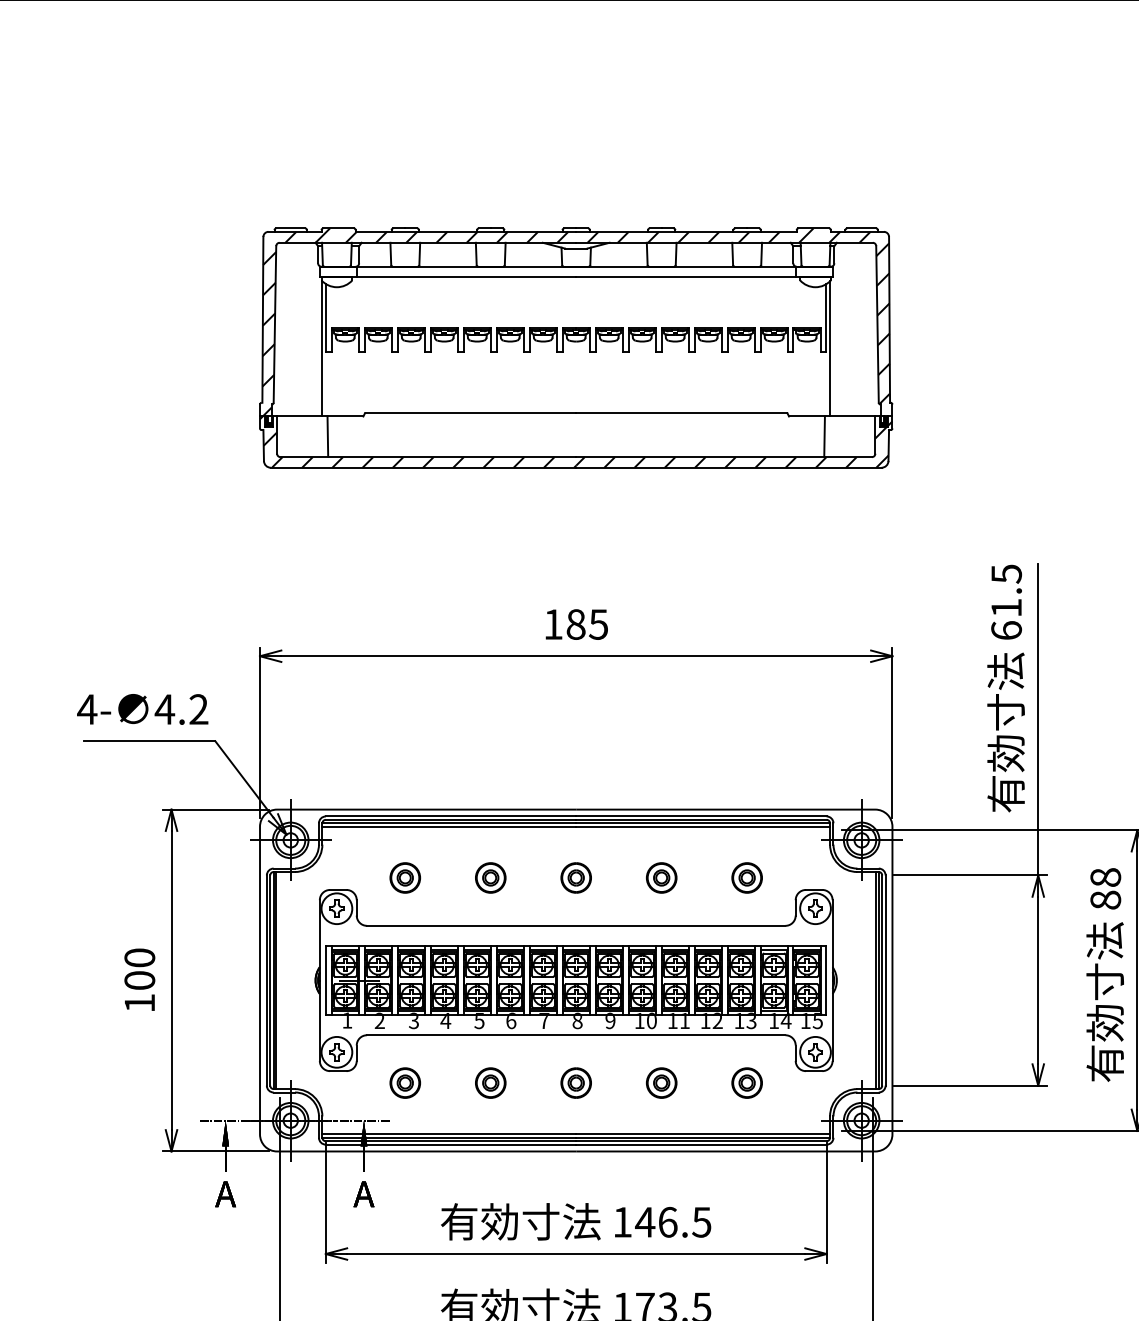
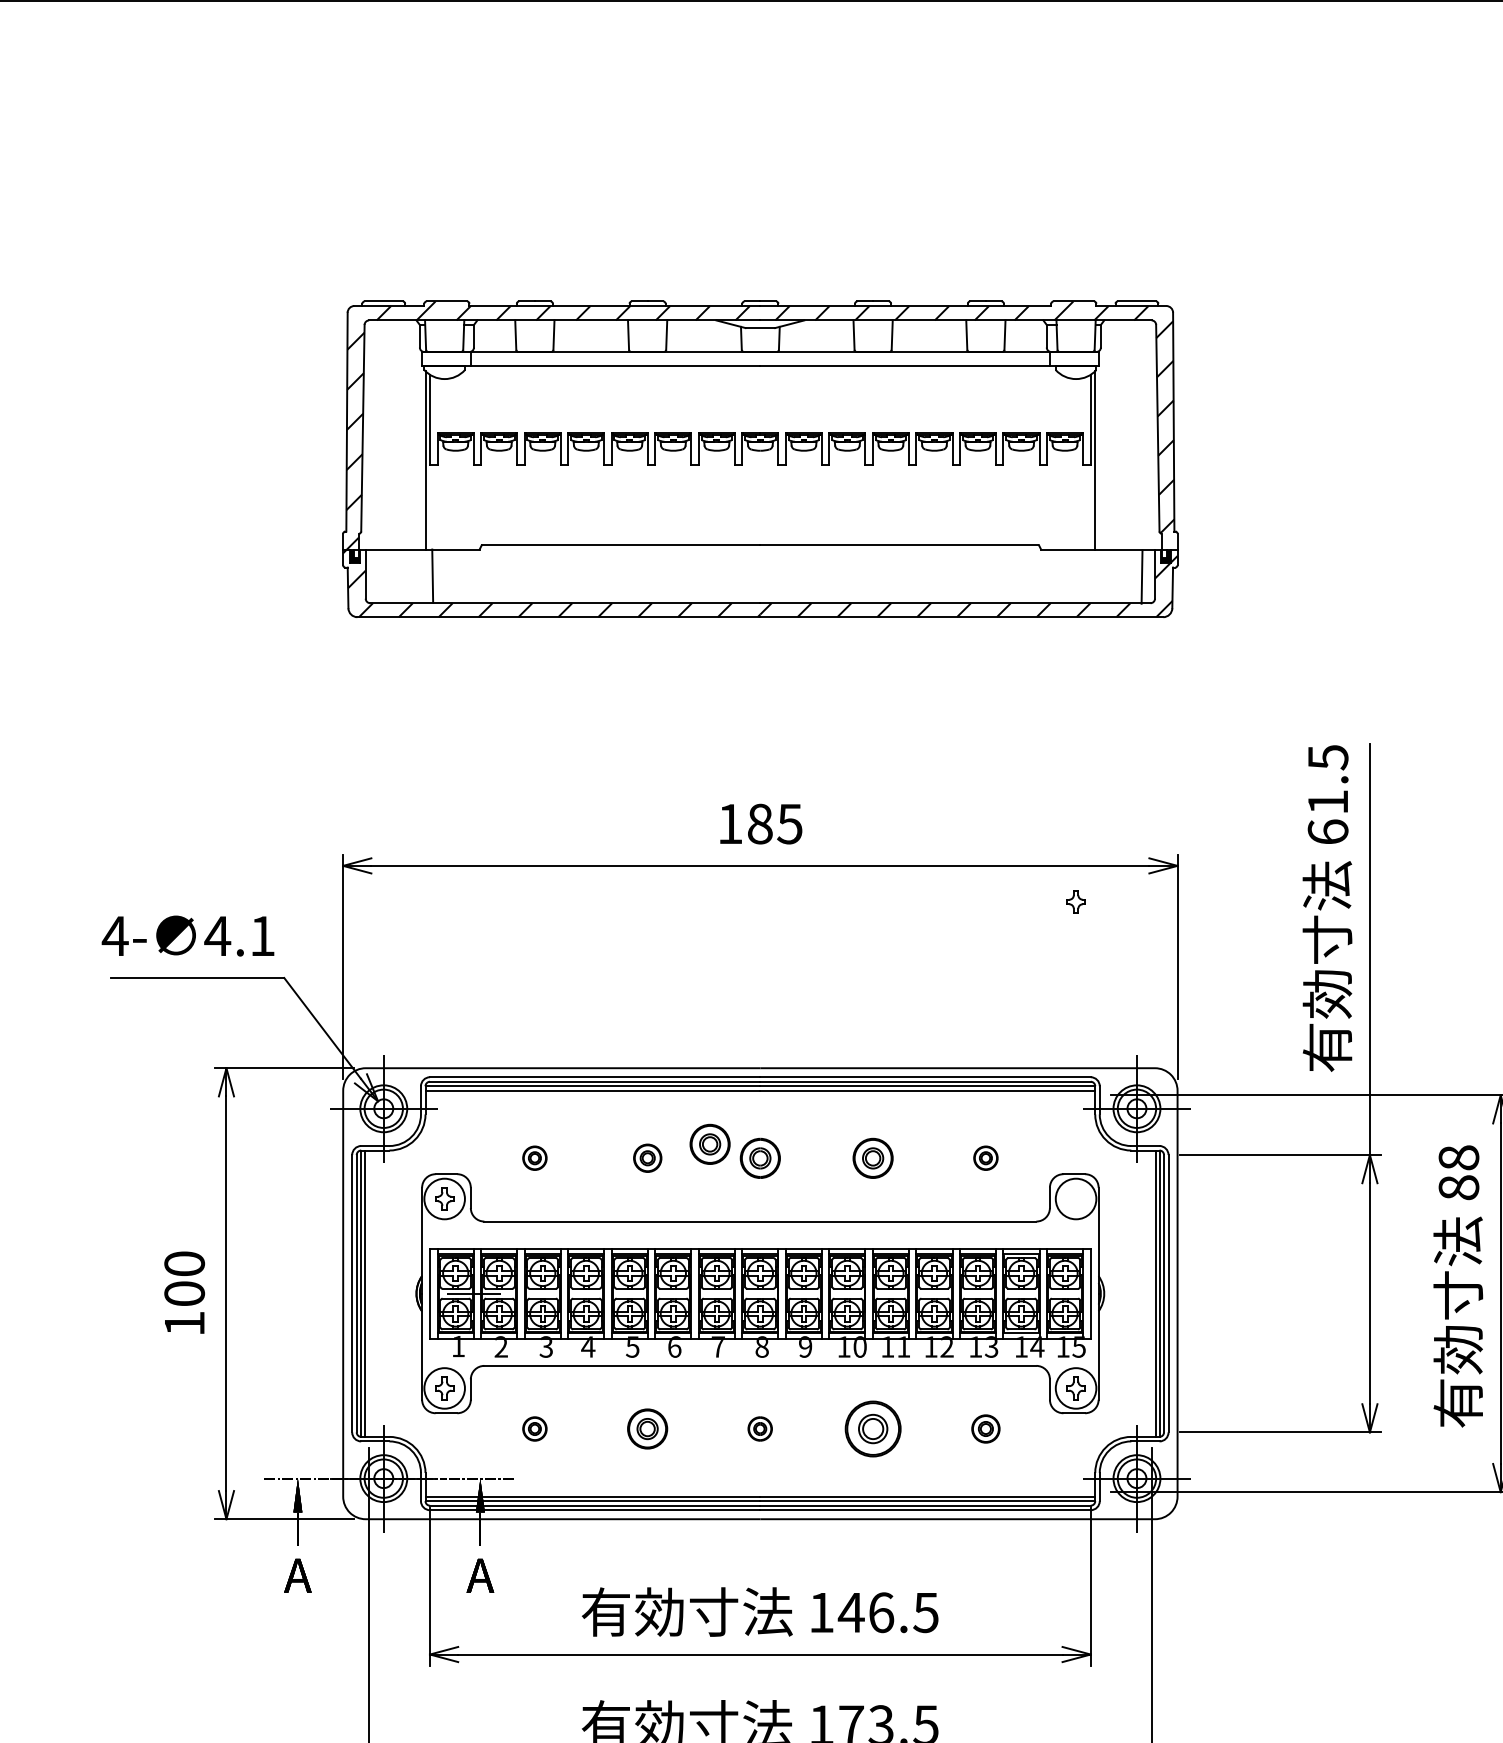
line: (824, 436) -> (1141, 576), moved
text: (198, 709) -> (262, 935), 4.2 -> 4.1
part: (537, 866) -> (709, 1143), added
part: (405, 877) -> (534, 1157), size x0.6
part: (490, 877) -> (647, 1157), size x0.7
part: (746, 877) -> (985, 1157), size x0.6
part: (815, 908) -> (1075, 901), moved
part: (405, 1082) -> (534, 1428), size x0.6
part: (575, 1082) -> (759, 1428), size x0.6
part: (661, 1082) -> (872, 1428), size x1.4
part: (746, 1082) -> (985, 1428), size x0.7

